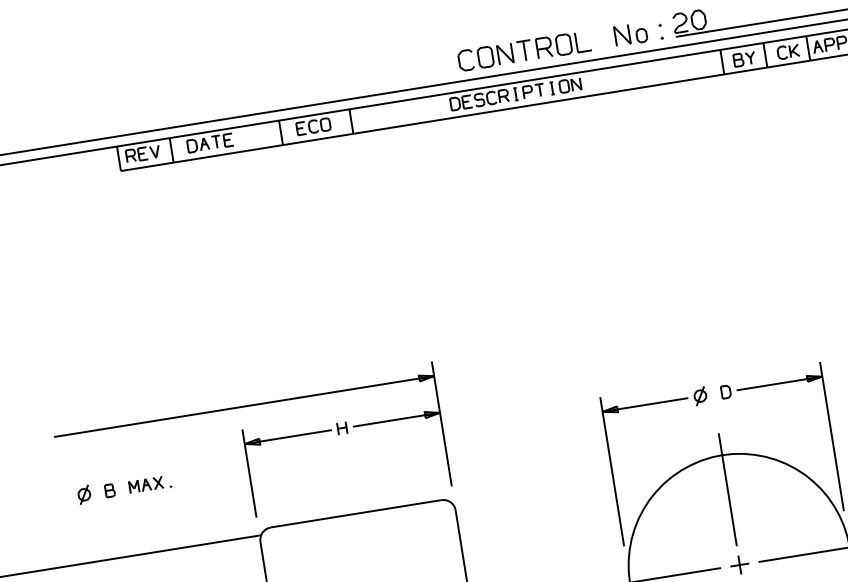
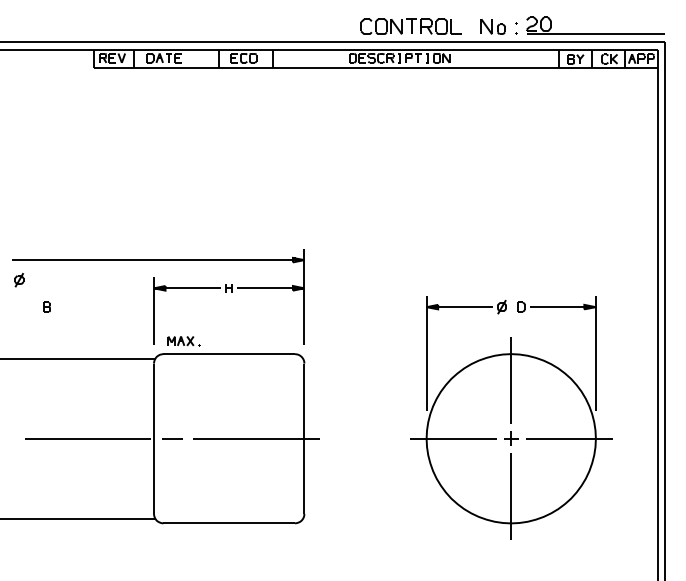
part: (149, 484) -> (183, 341), moved
part: (84, 495) -> (19, 280), moved

